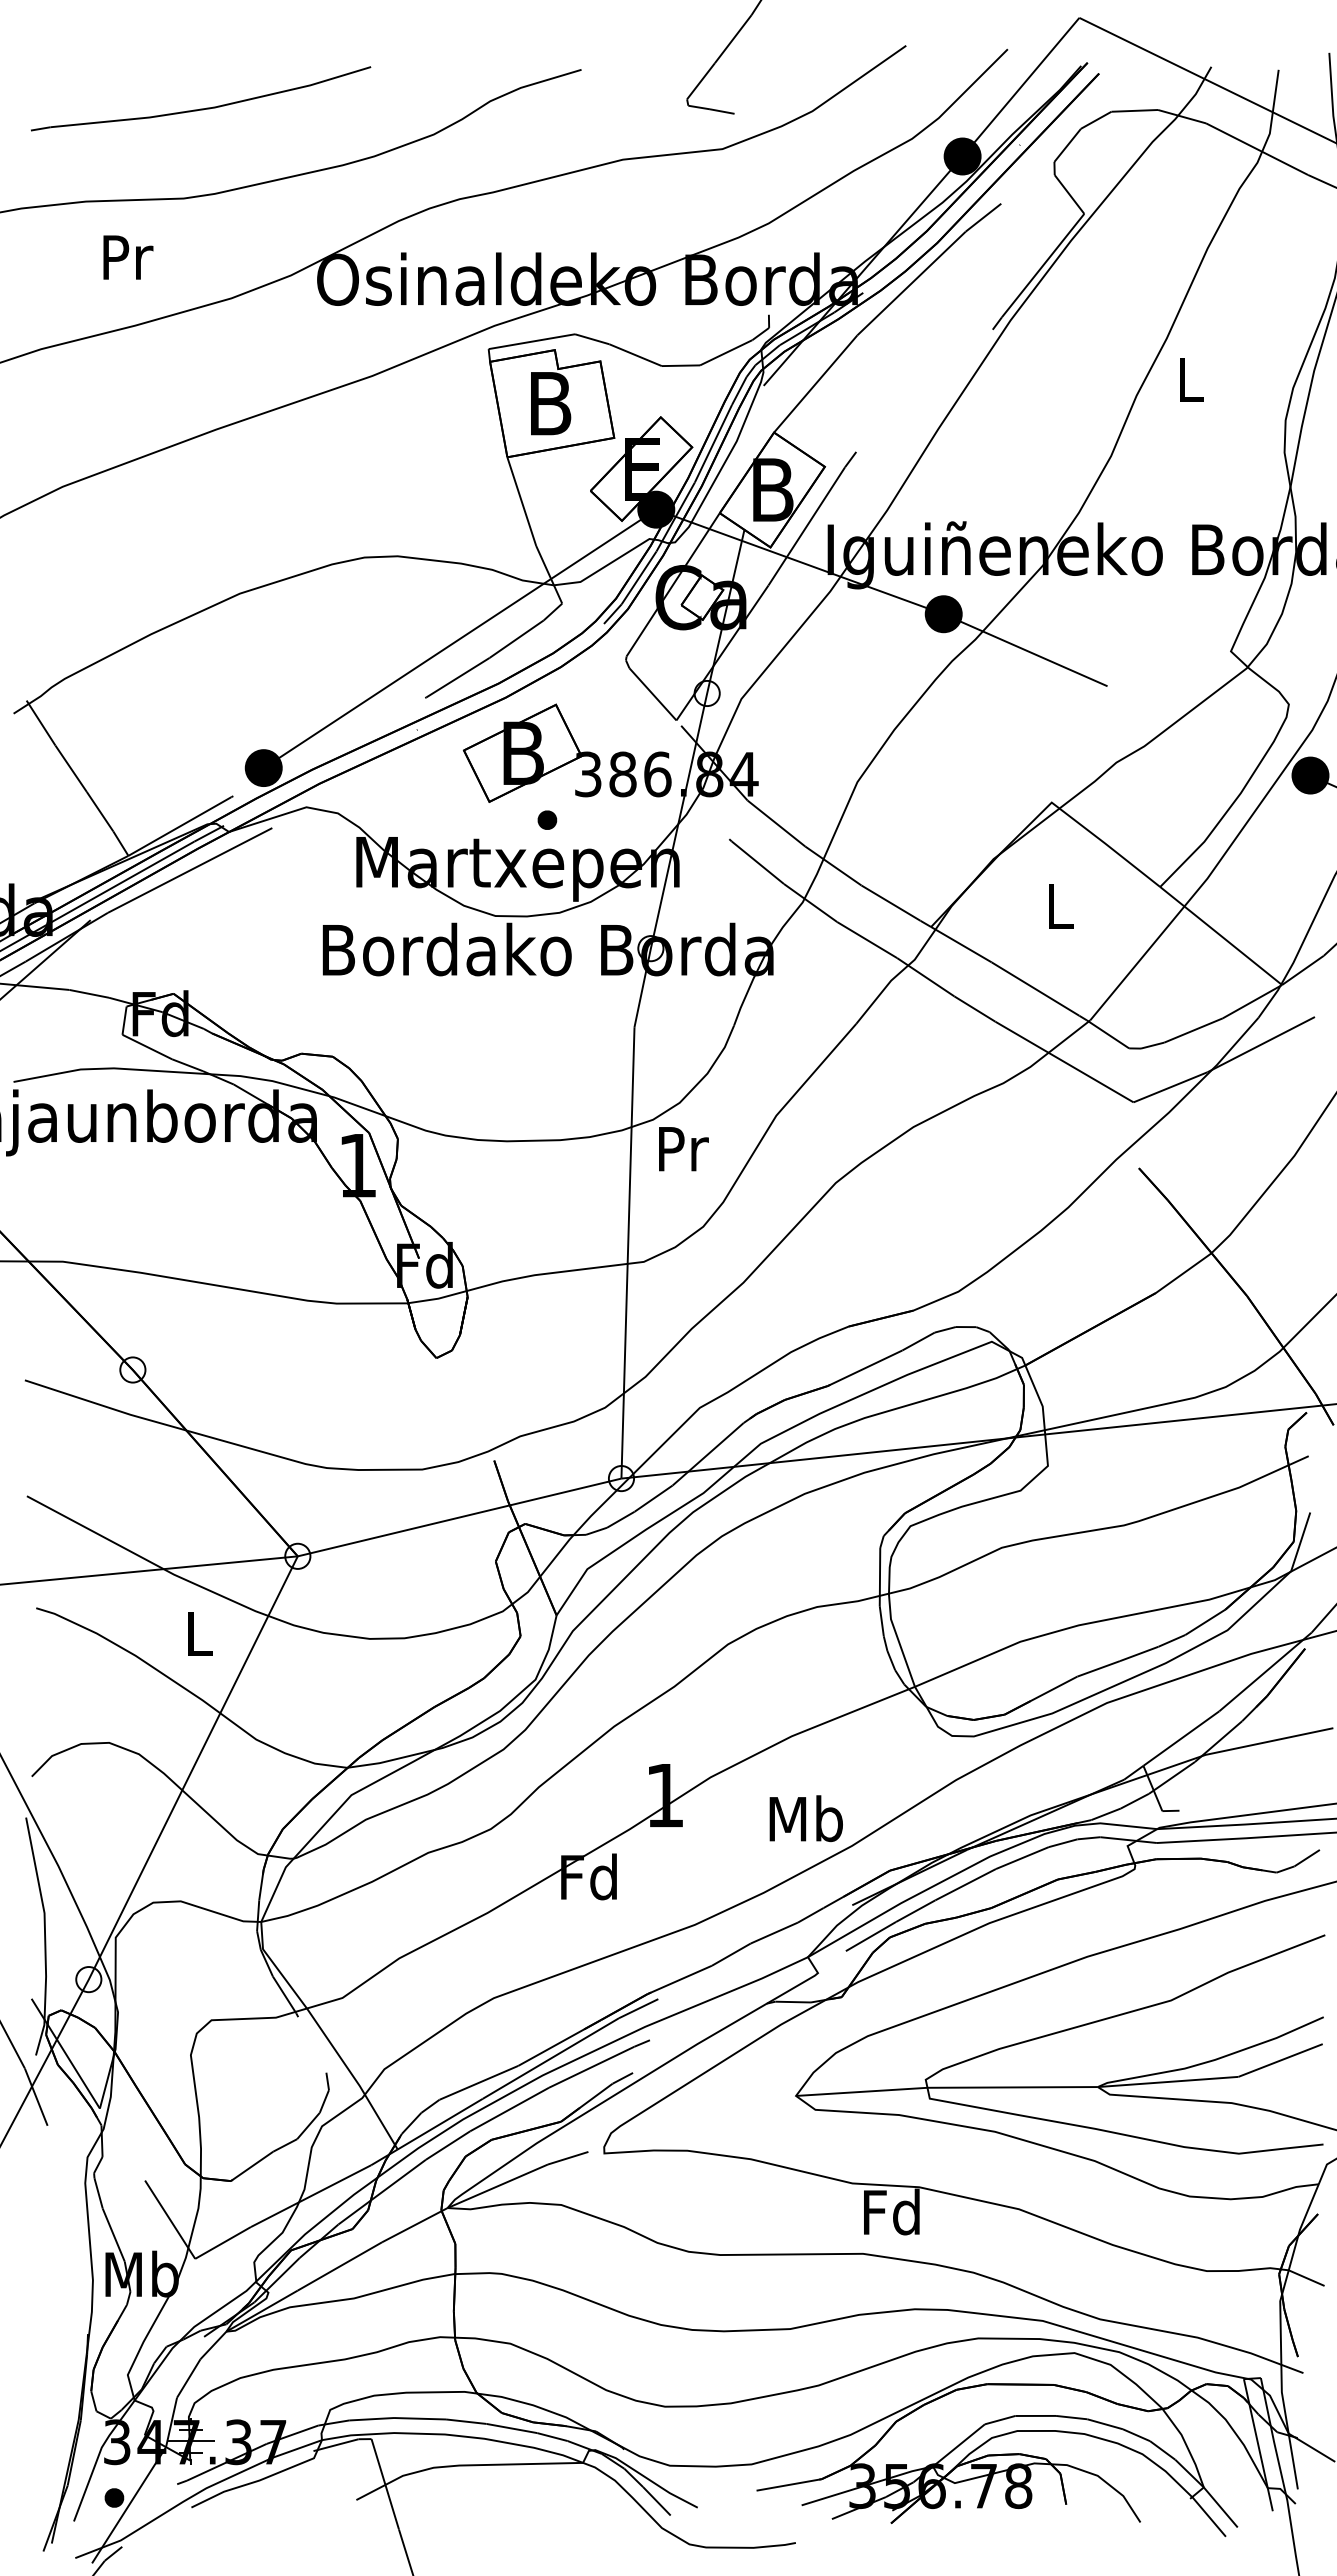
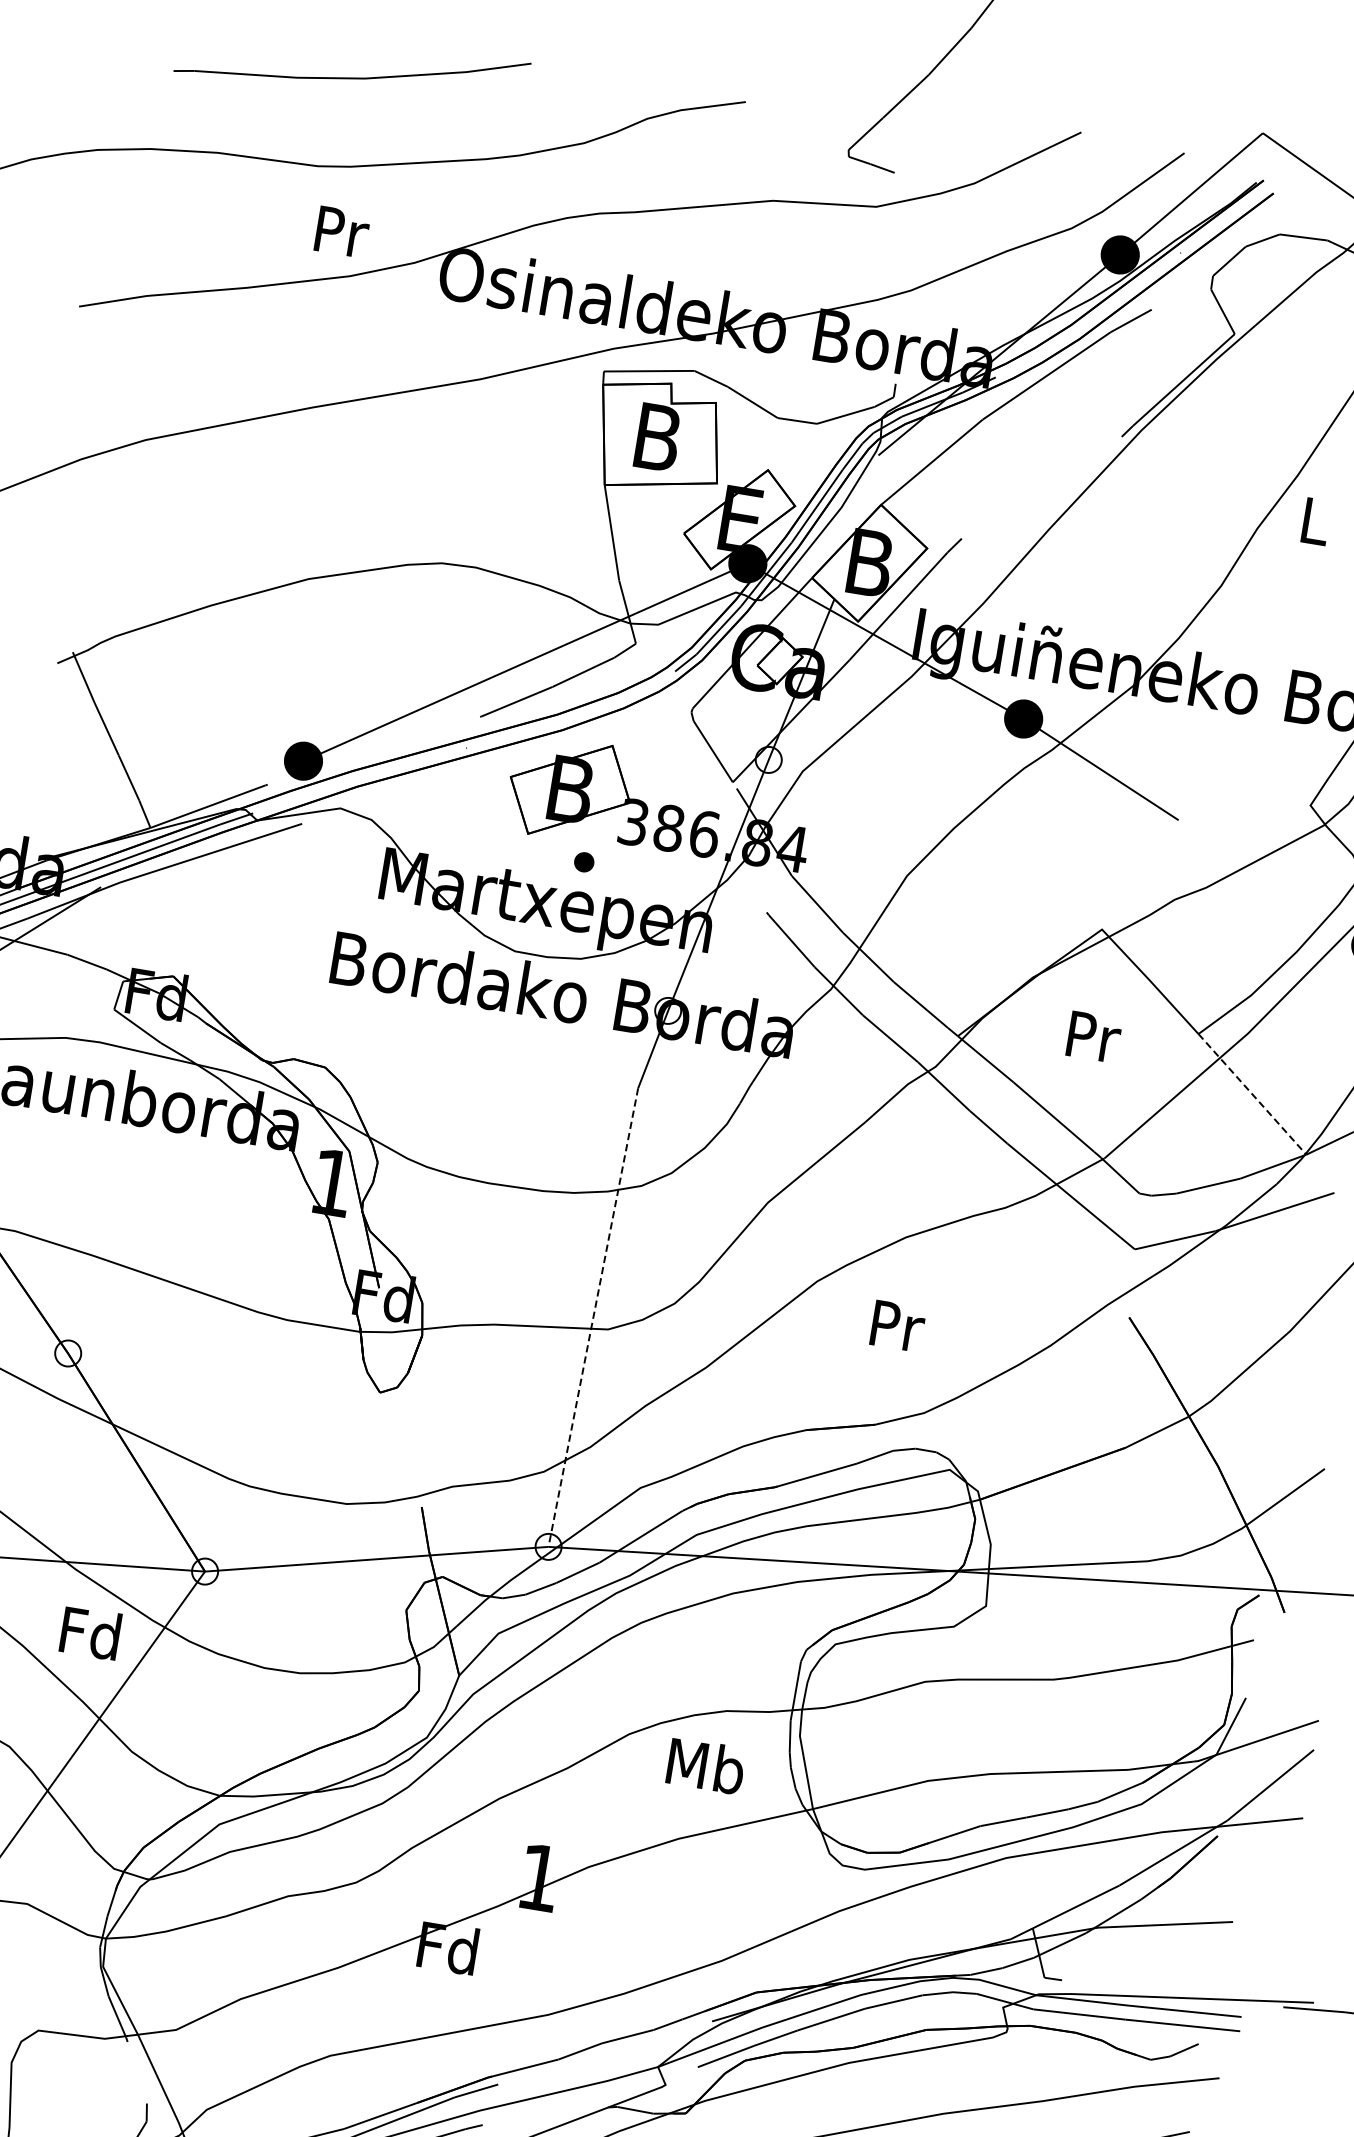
text: (128, 257) -> (342, 232), moved
text: (1061, 906) -> (1094, 1037), L -> Pr
line: (1221, 936) -> (1252, 1094), solid -> dashed
text: (683, 1149) -> (897, 1326), moved
line: (627, 1252) -> (592, 1317), solid -> dashed
text: (198, 1632) -> (90, 1632), L -> Fd
text: (805, 1818) -> (705, 1765), moved

